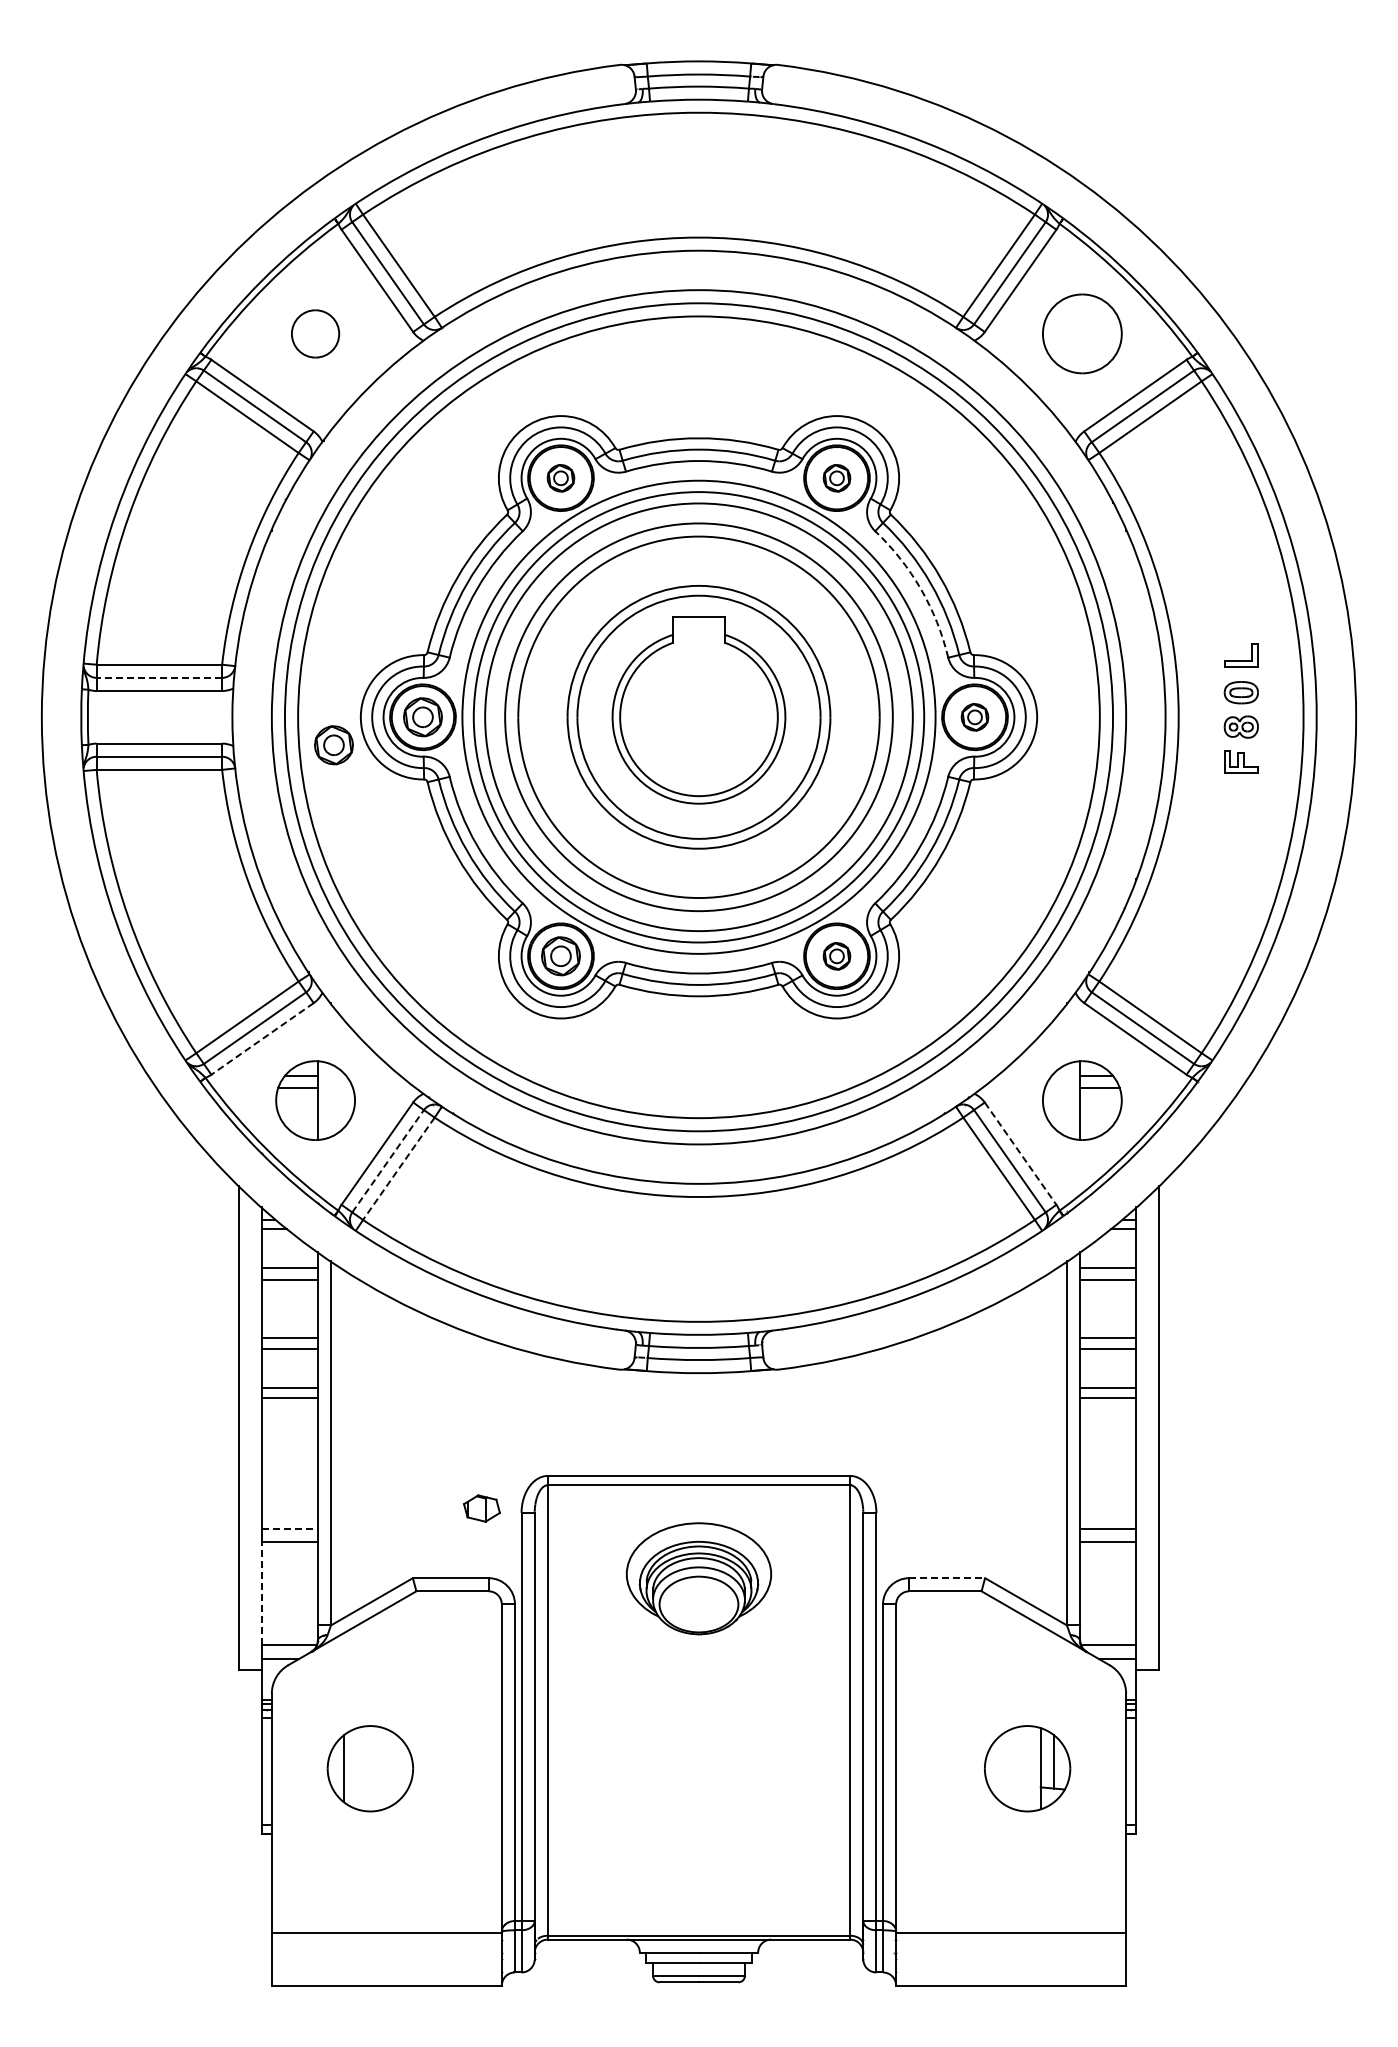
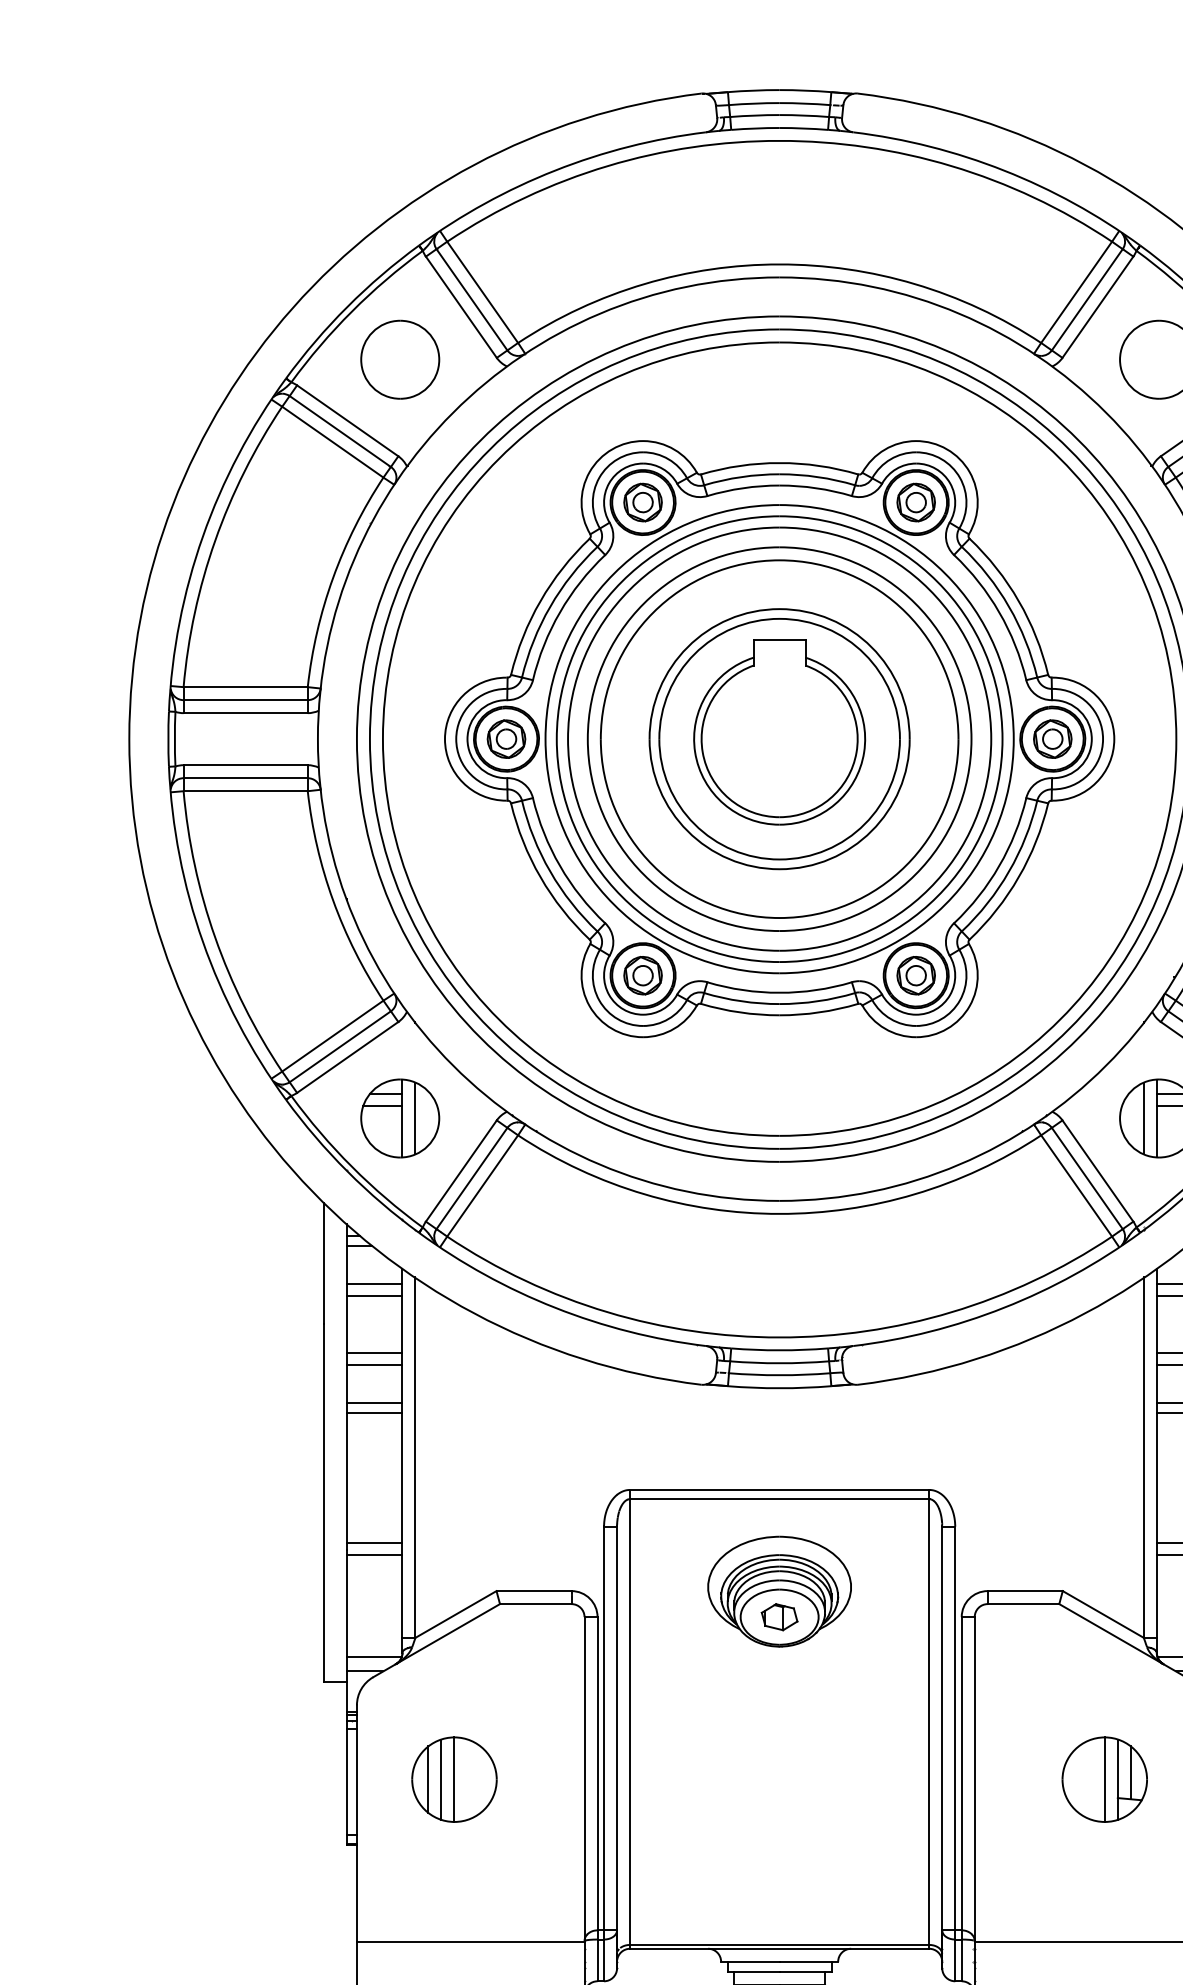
part: (315, 333) -> (400, 359), size x1.67
part: (560, 478) -> (642, 502), size x1.43
part: (836, 478) -> (915, 502), size x1.43
arc: (920, 589) -> (998, 612), dashed -> solid
line: (159, 677) -> (245, 699), dashed -> solid
part: (974, 717) -> (1052, 739), size x1.43
part: (333, 745) -> (417, 767), removed
part: (836, 956) -> (915, 975), size x1.43
line: (262, 1039) -> (347, 1058), dashed -> solid
line: (330, 1100) -> (414, 1118), added
line: (1067, 1100) -> (1144, 1118), added
line: (1020, 1154) -> (1097, 1171), dashed -> solid
line: (388, 1160) -> (472, 1177), dashed -> solid
line: (398, 1169) -> (482, 1186), dashed -> solid
part: (481, 1508) -> (779, 1617), moved
line: (289, 1529) -> (374, 1542), dashed -> solid
line: (947, 1578) -> (1025, 1591), dashed -> solid
line: (261, 1593) -> (346, 1606), dashed -> solid
line: (357, 1768) -> (441, 1779), added
line: (370, 1768) -> (454, 1779), added
line: (1027, 1768) -> (1104, 1779), added

